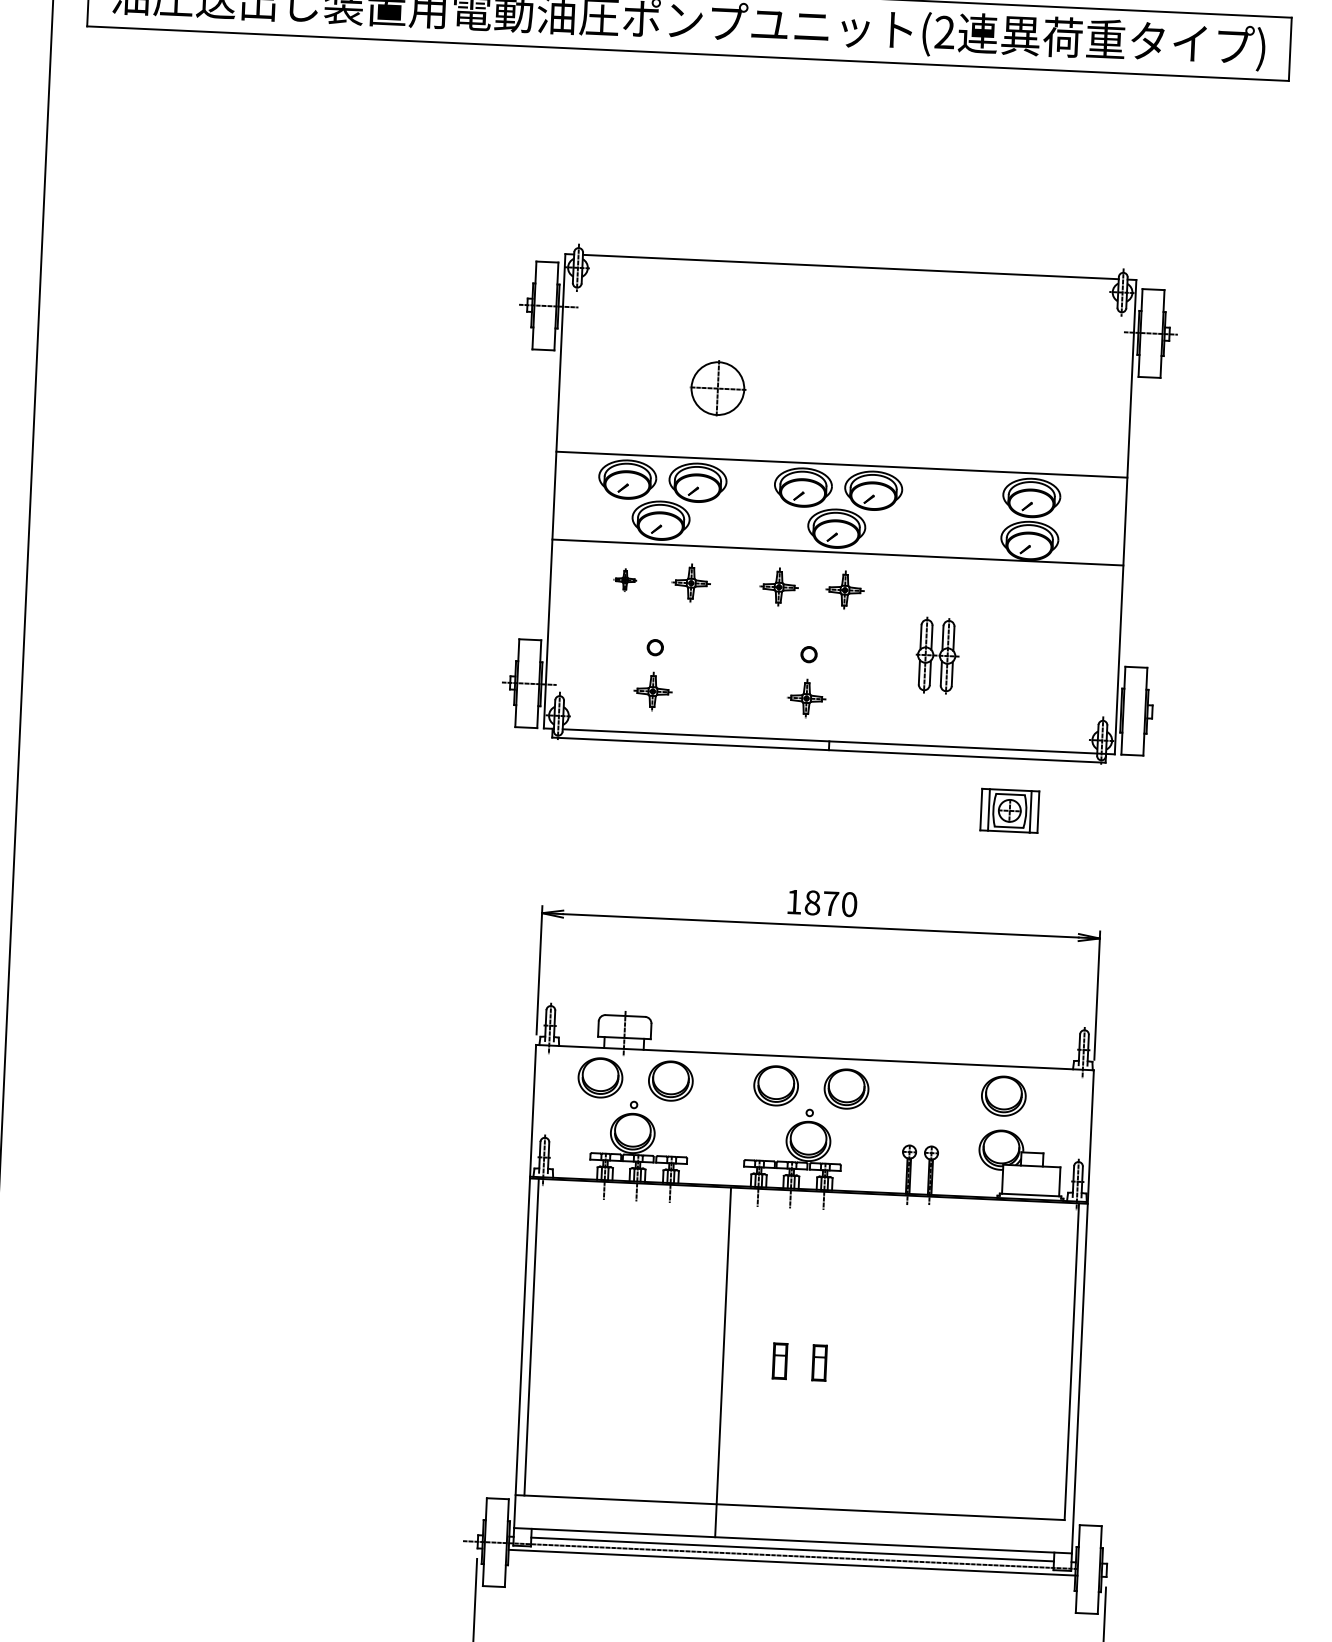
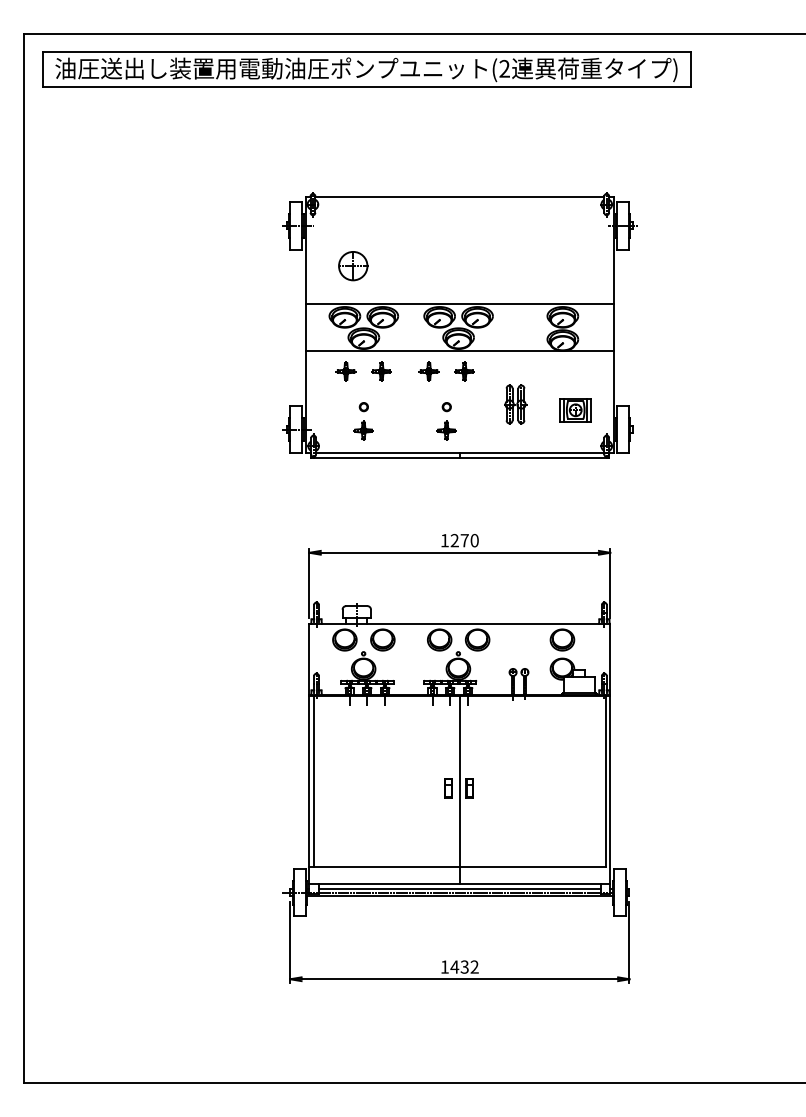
part: (718, 389) -> (353, 266), moved
part: (624, 580) -> (345, 371), size x1.67
part: (1009, 811) -> (575, 410), moved
text: (812, 902) -> (454, 540), 1870 -> 1270
line: (722, 1361) -> (459, 789), moved

